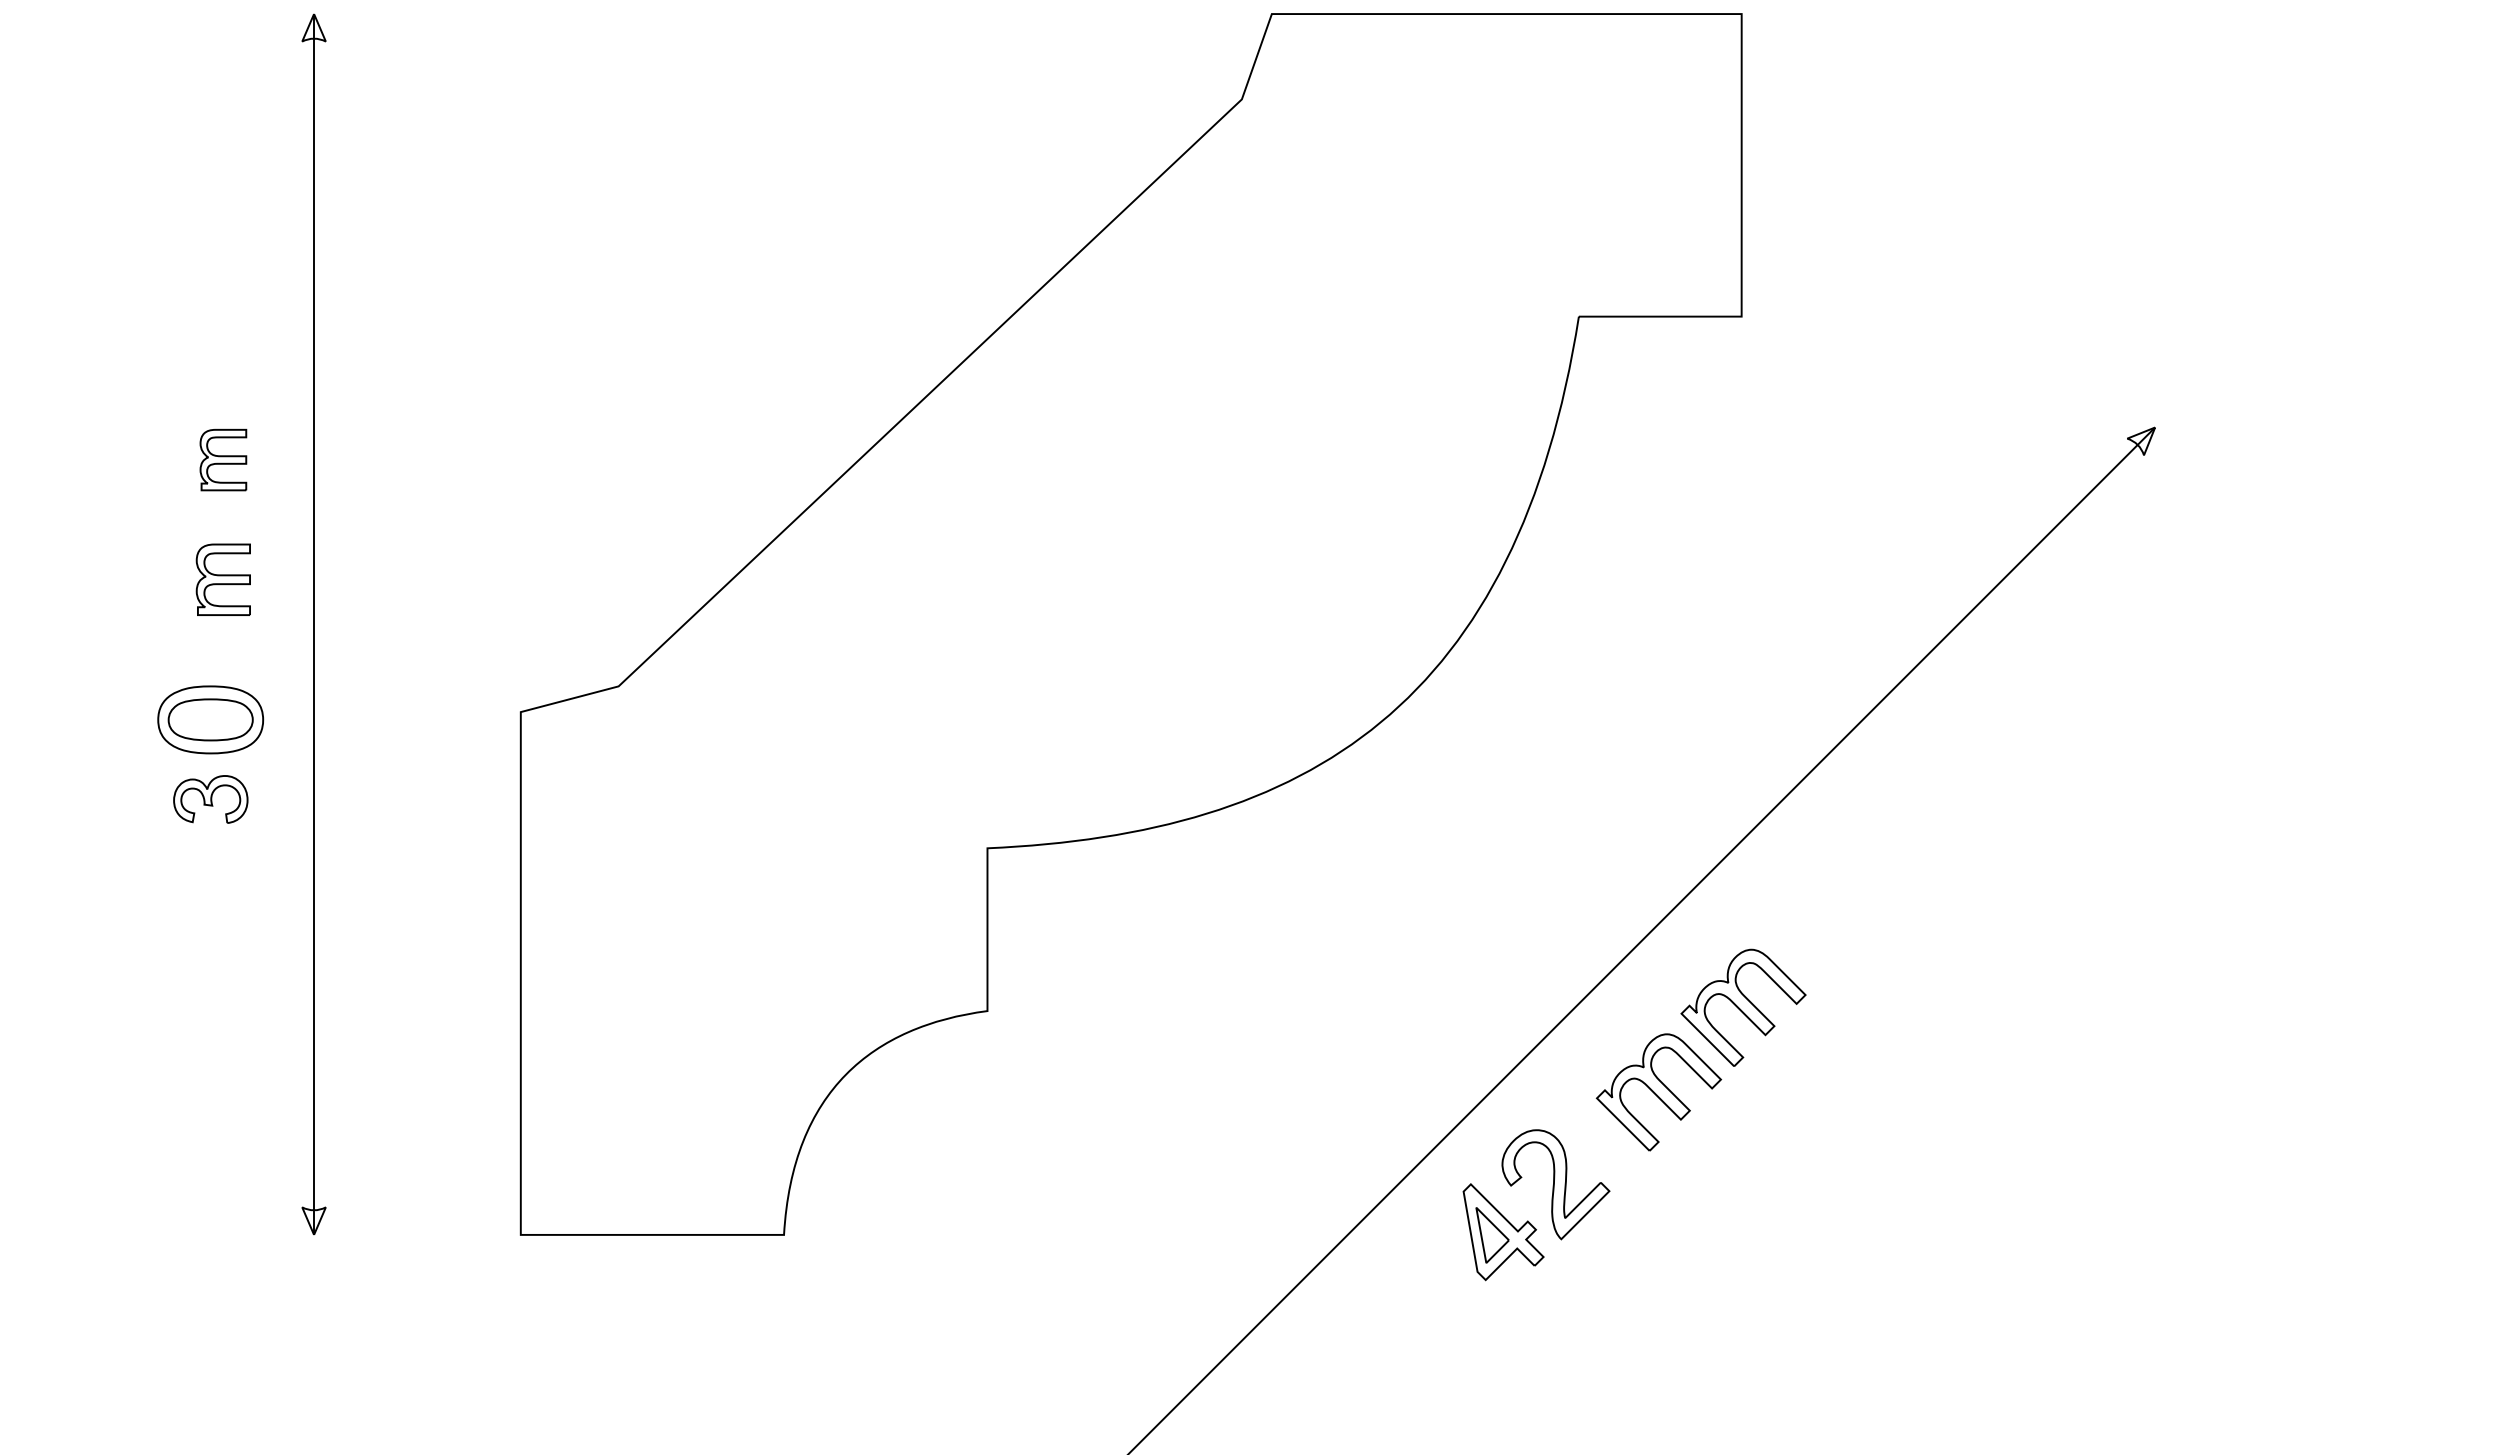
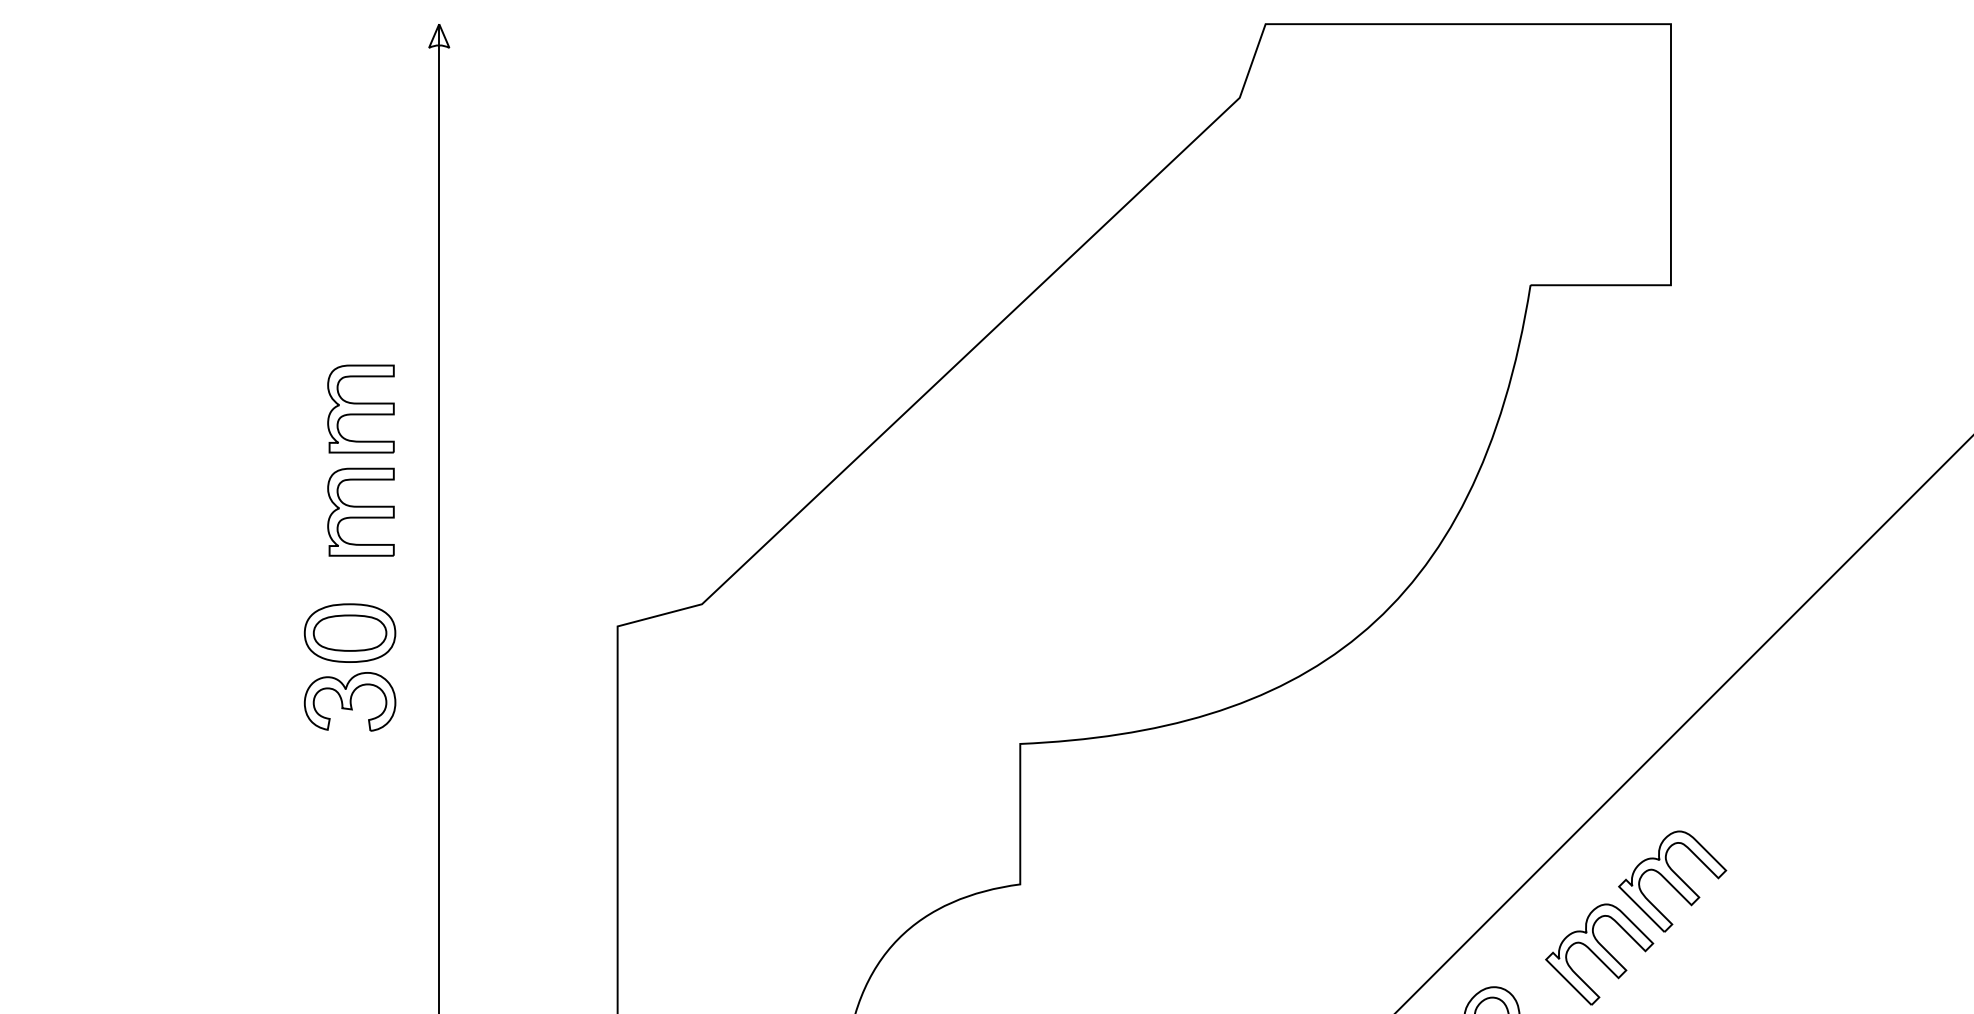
part: (223, 459) -> (361, 408), size x1.67
part: (223, 579) -> (361, 512), size x1.43
part: (210, 799) -> (349, 701), size x1.43

